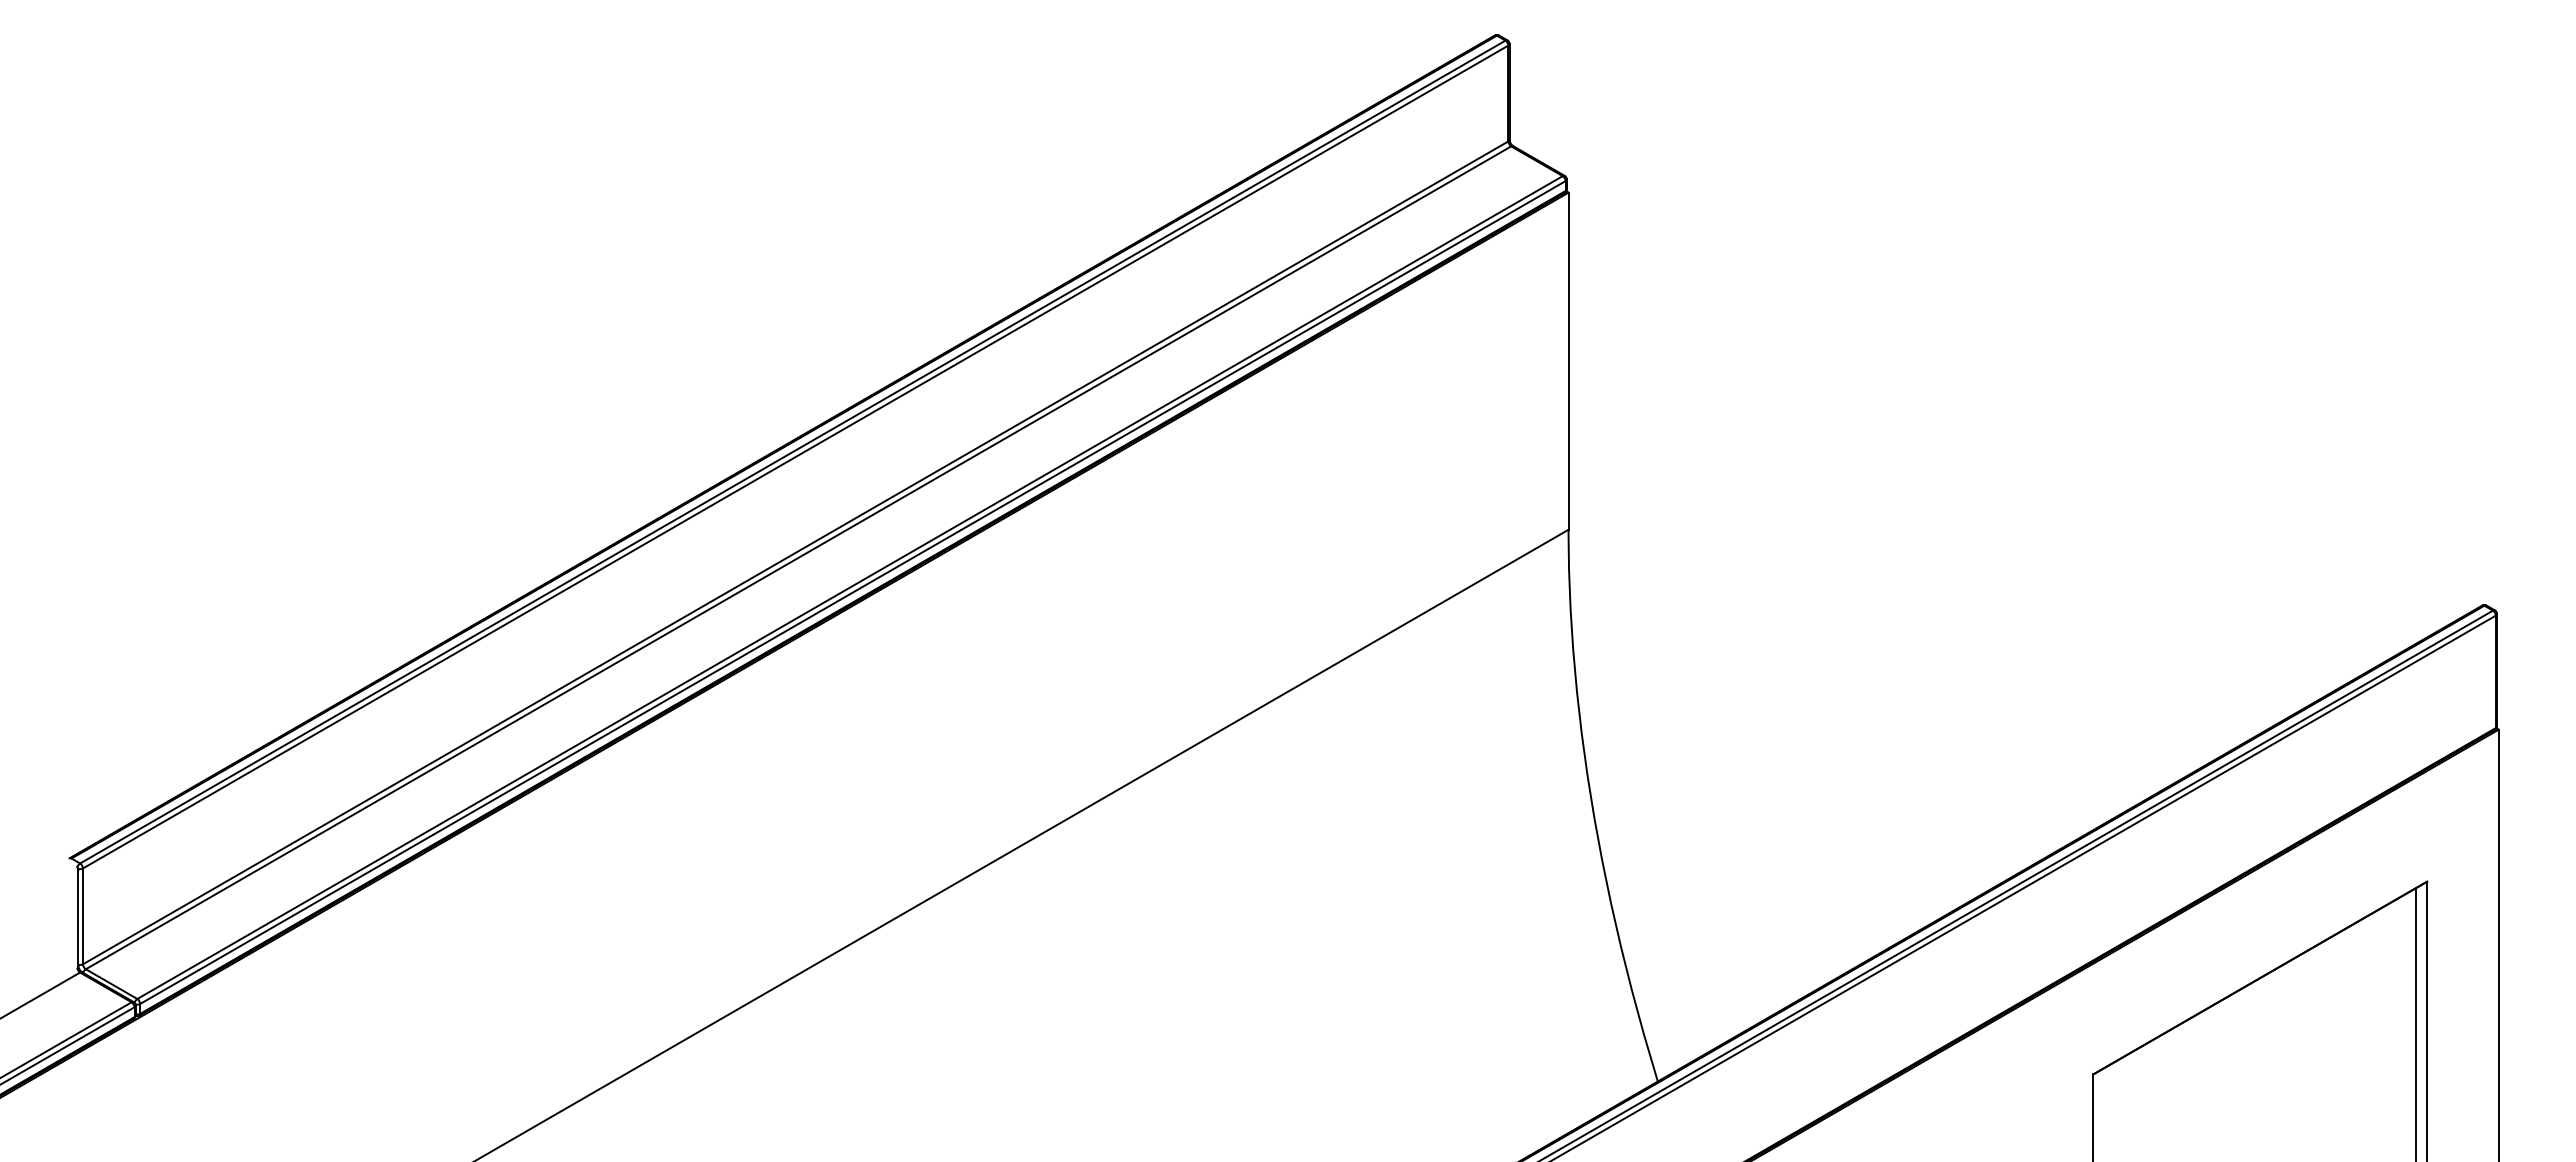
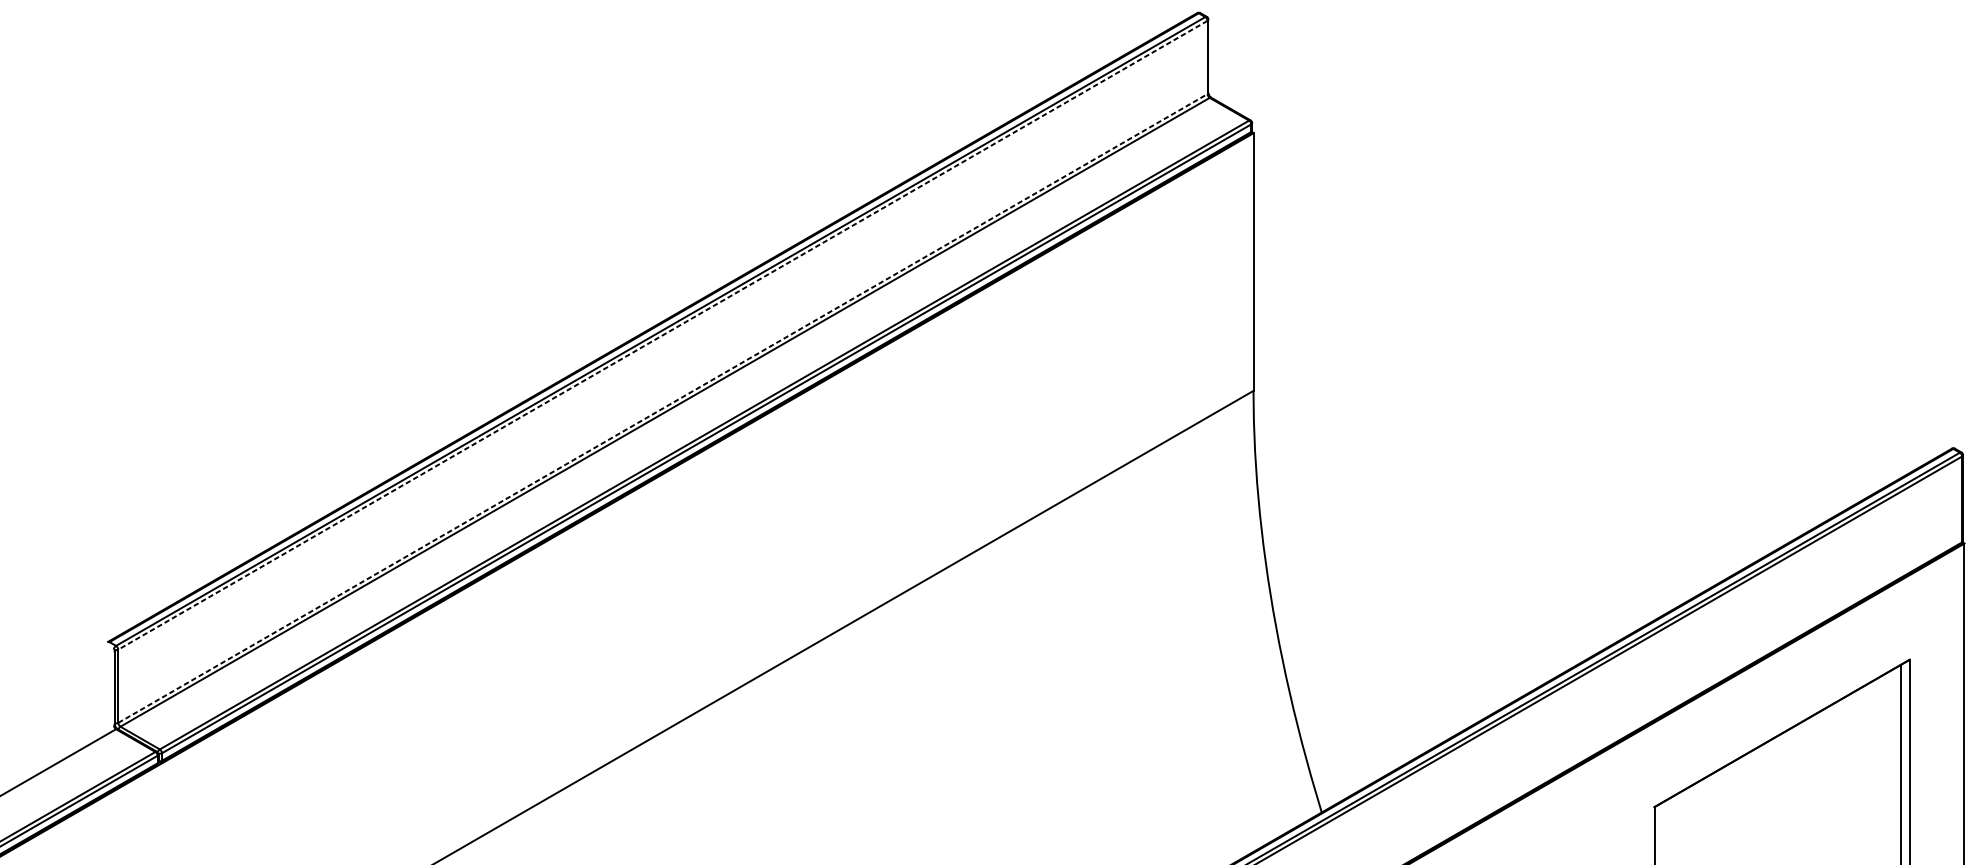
line: (795, 457) -> (662, 335), solid -> dashed
line: (795, 552) -> (662, 408), solid -> dashed

